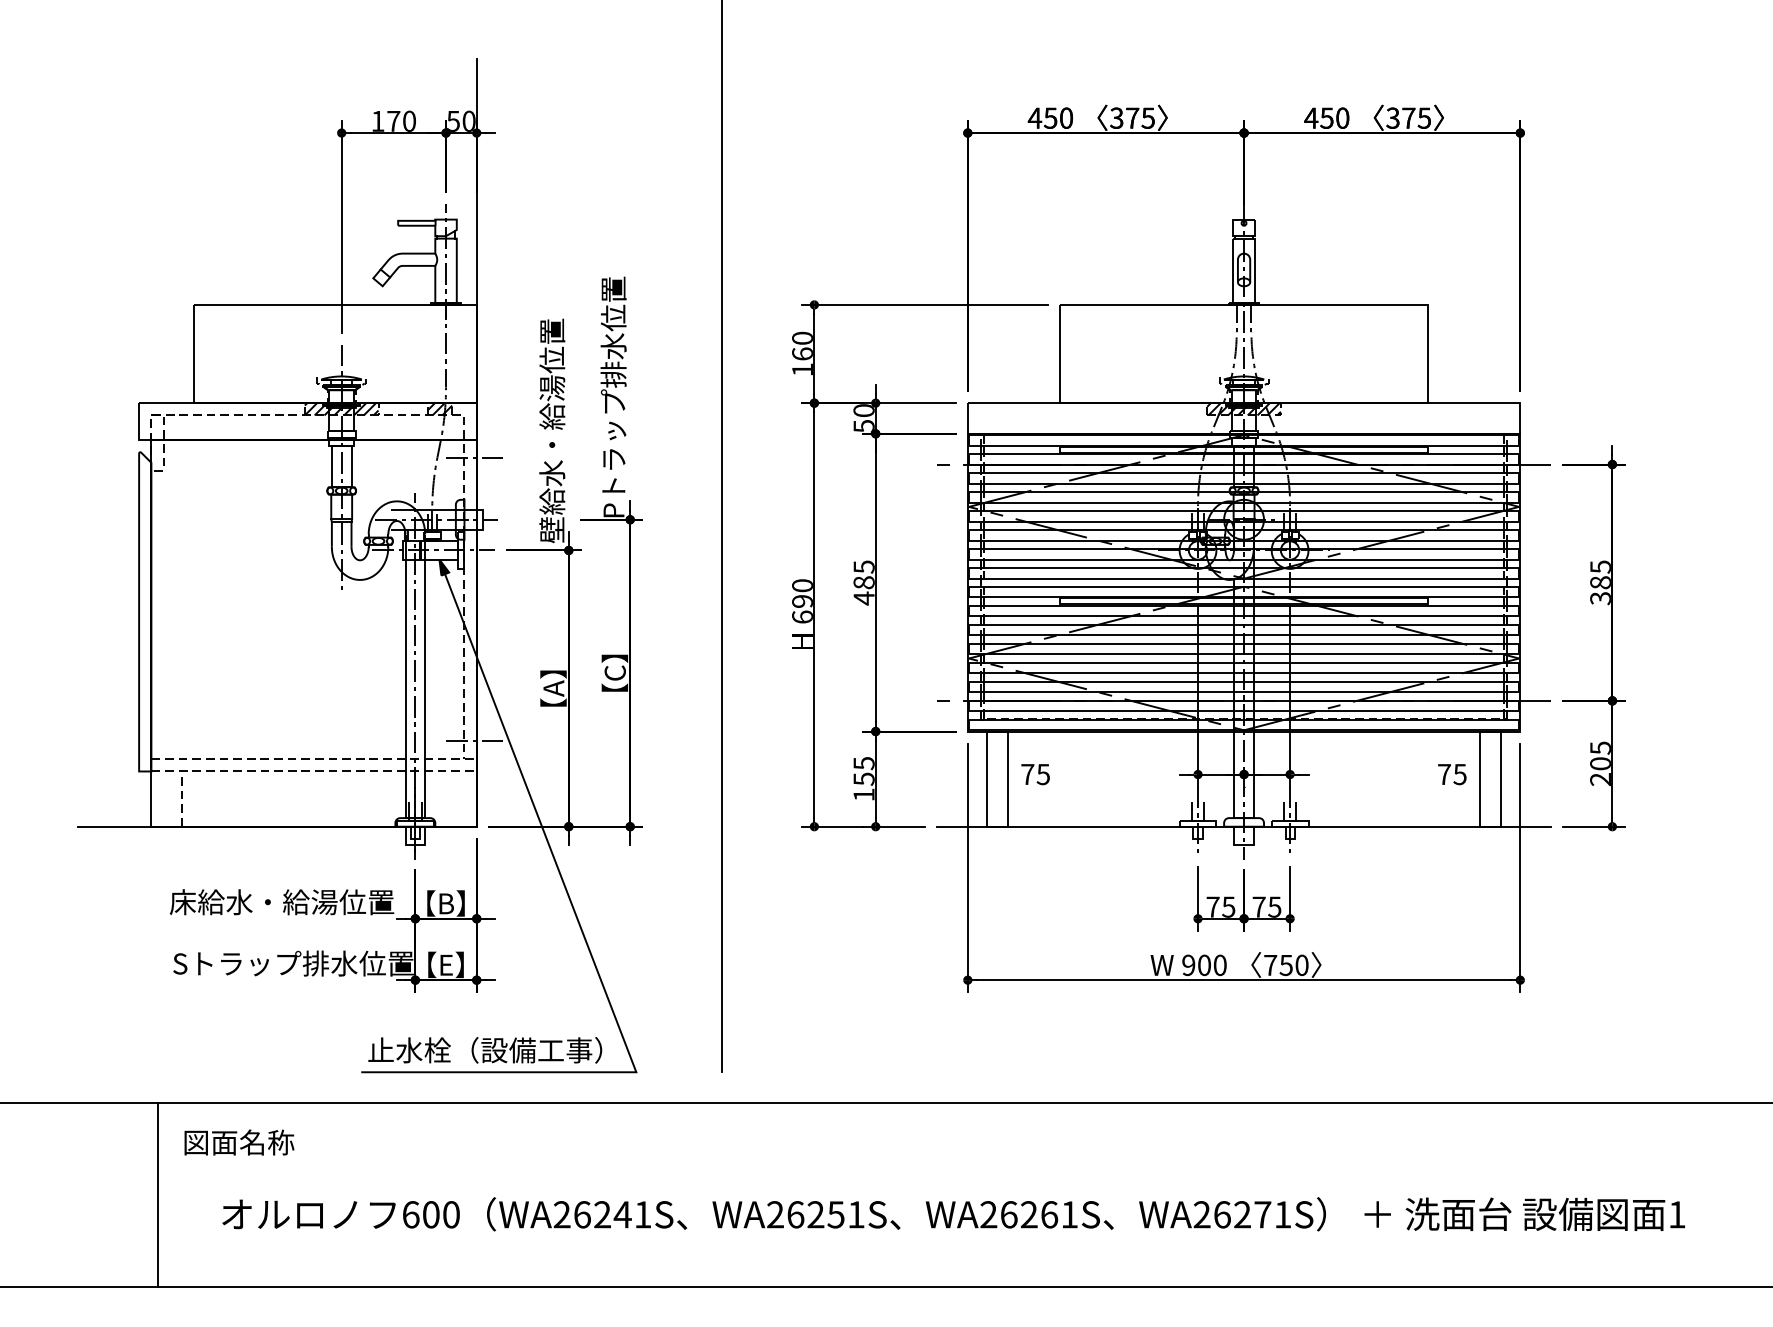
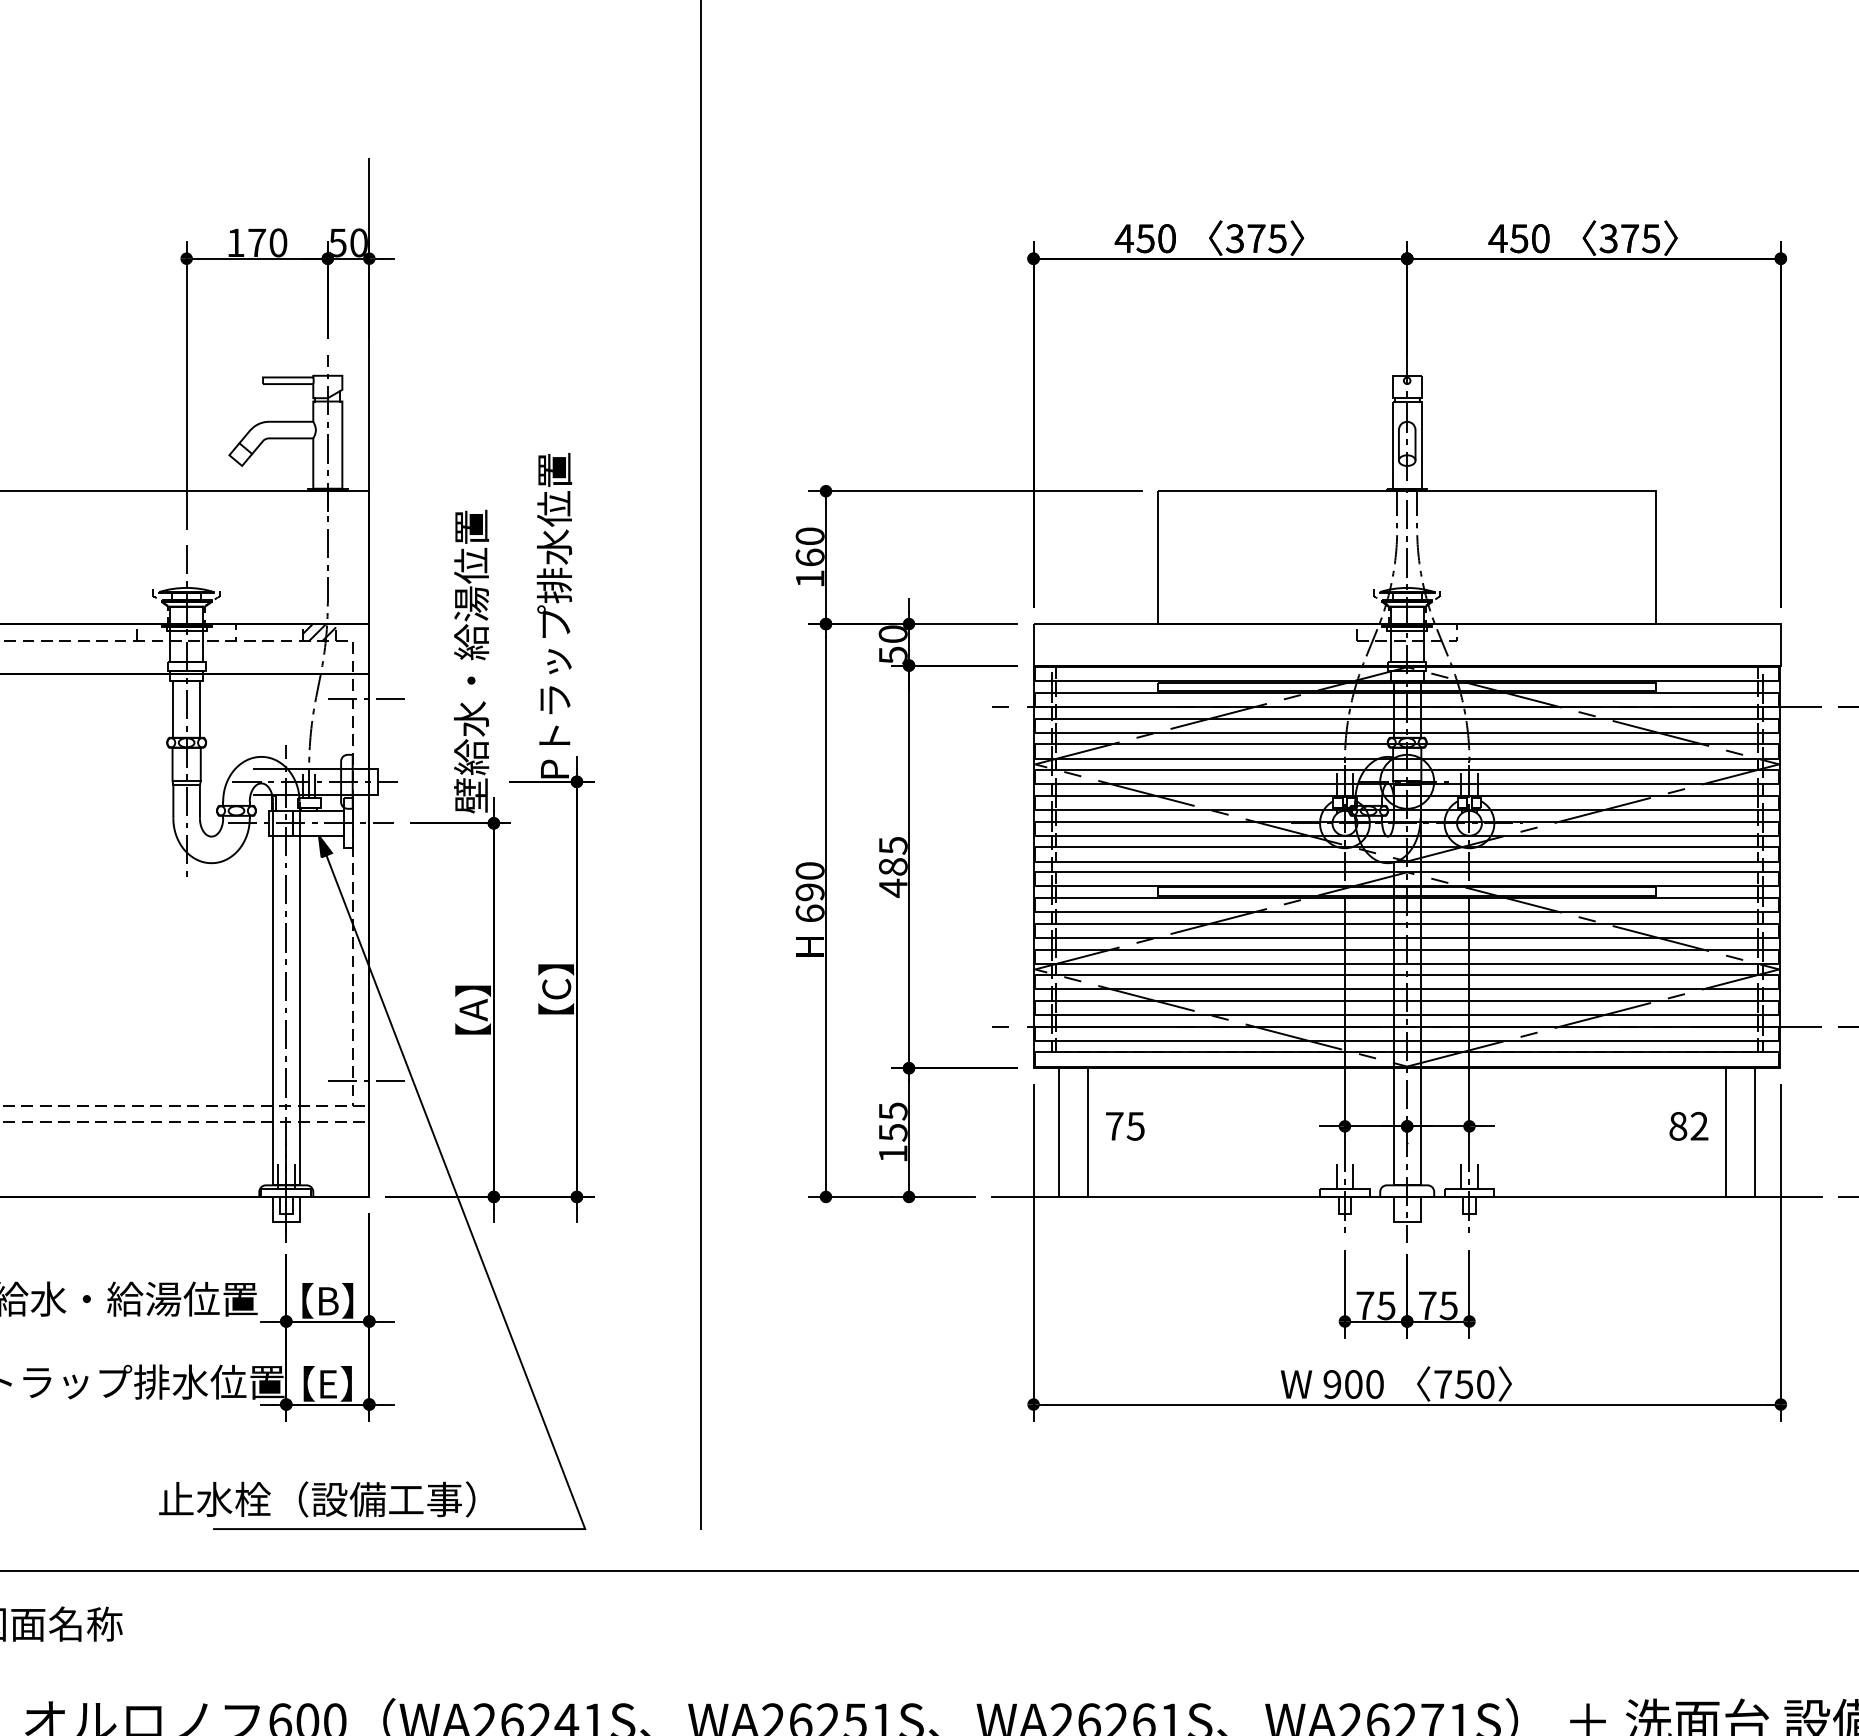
hatch: (341, 409) -> (186, 632), removed
hatch: (1243, 409) -> (1406, 632), removed
text: (1452, 774) -> (1689, 1126), 75 -> 82
text: (485, 1050) -> (317, 1499), moved

